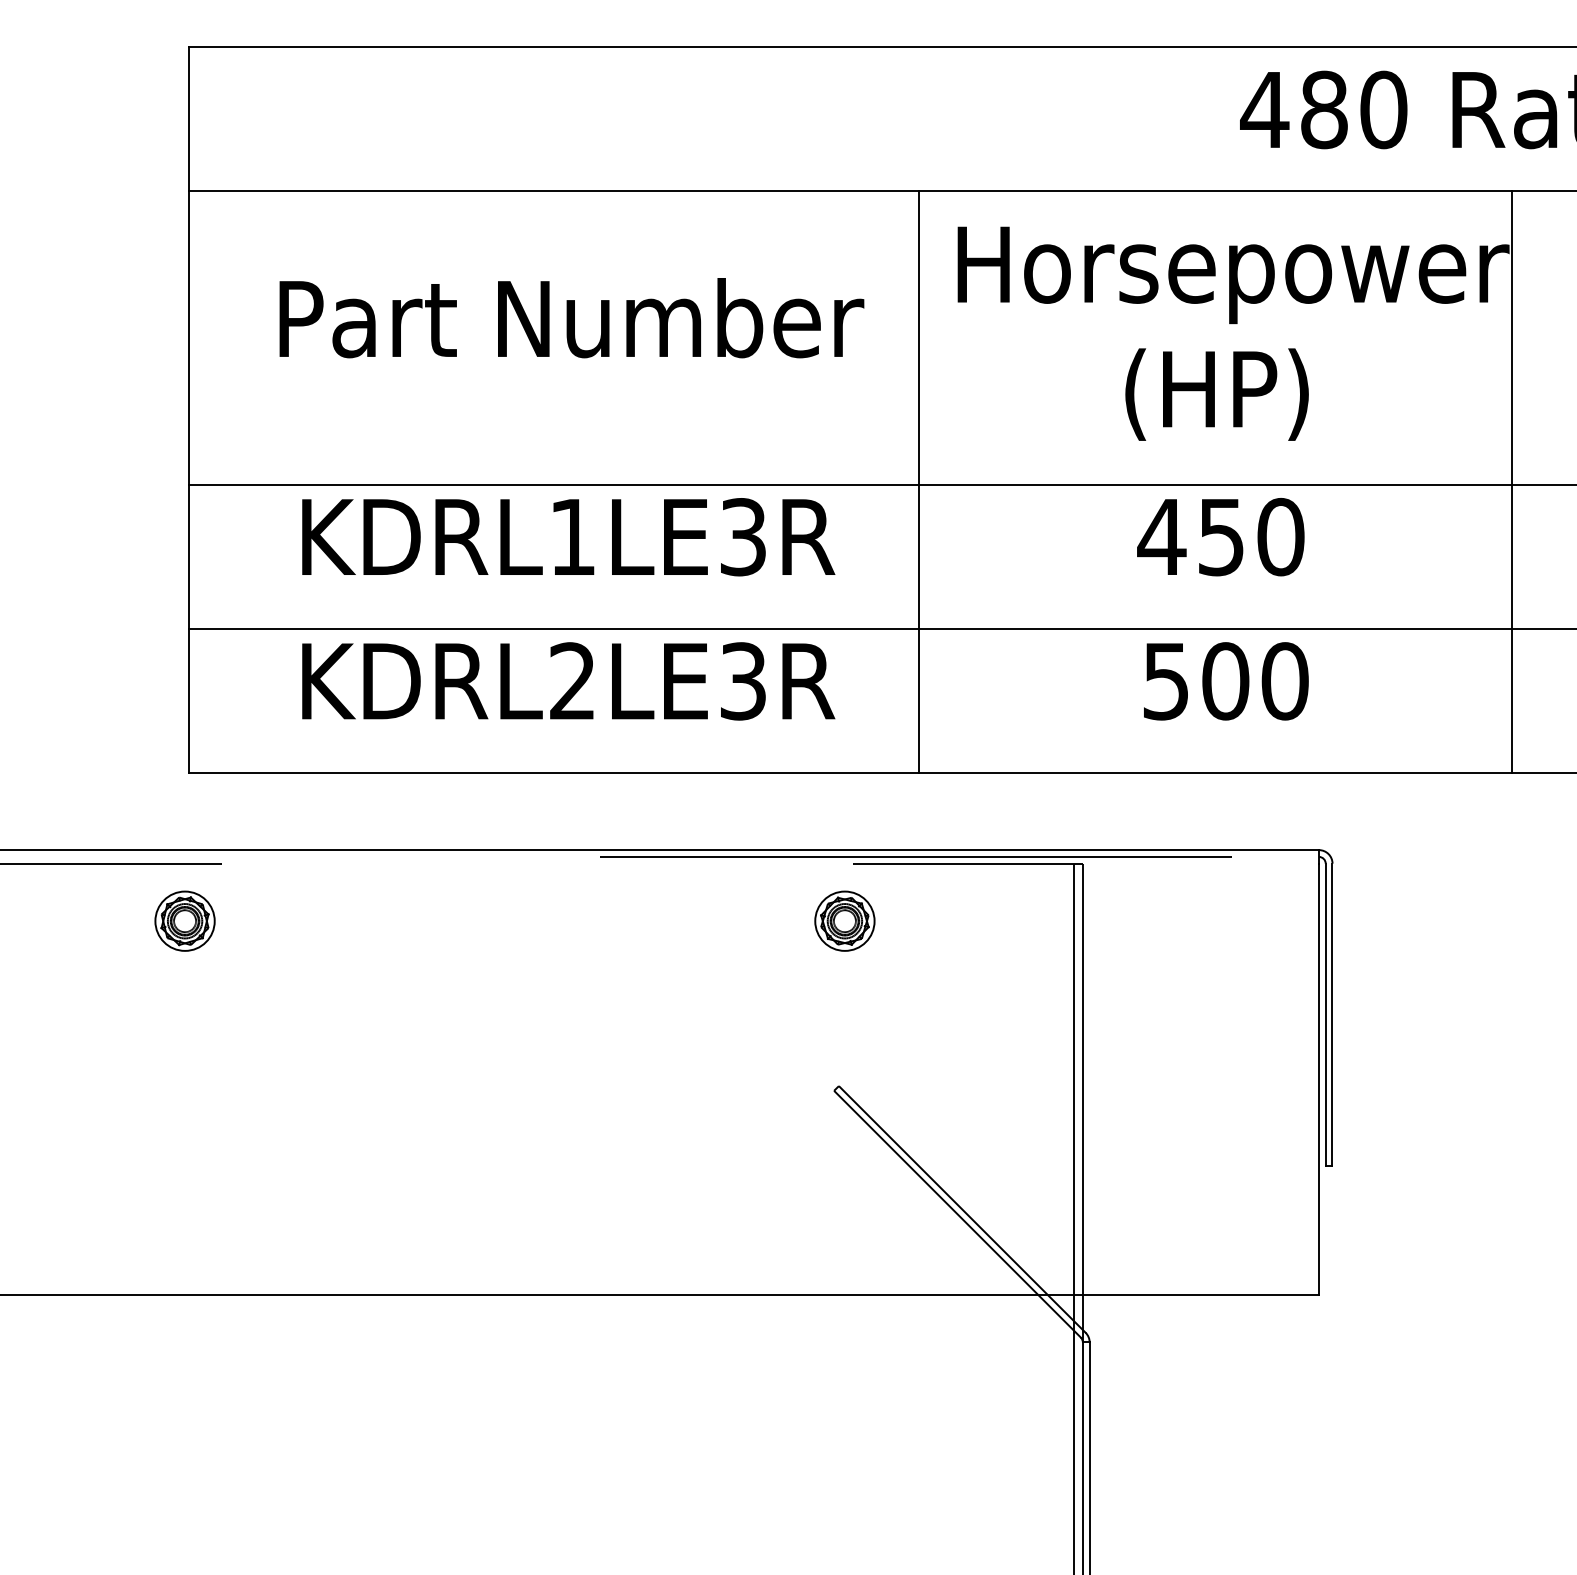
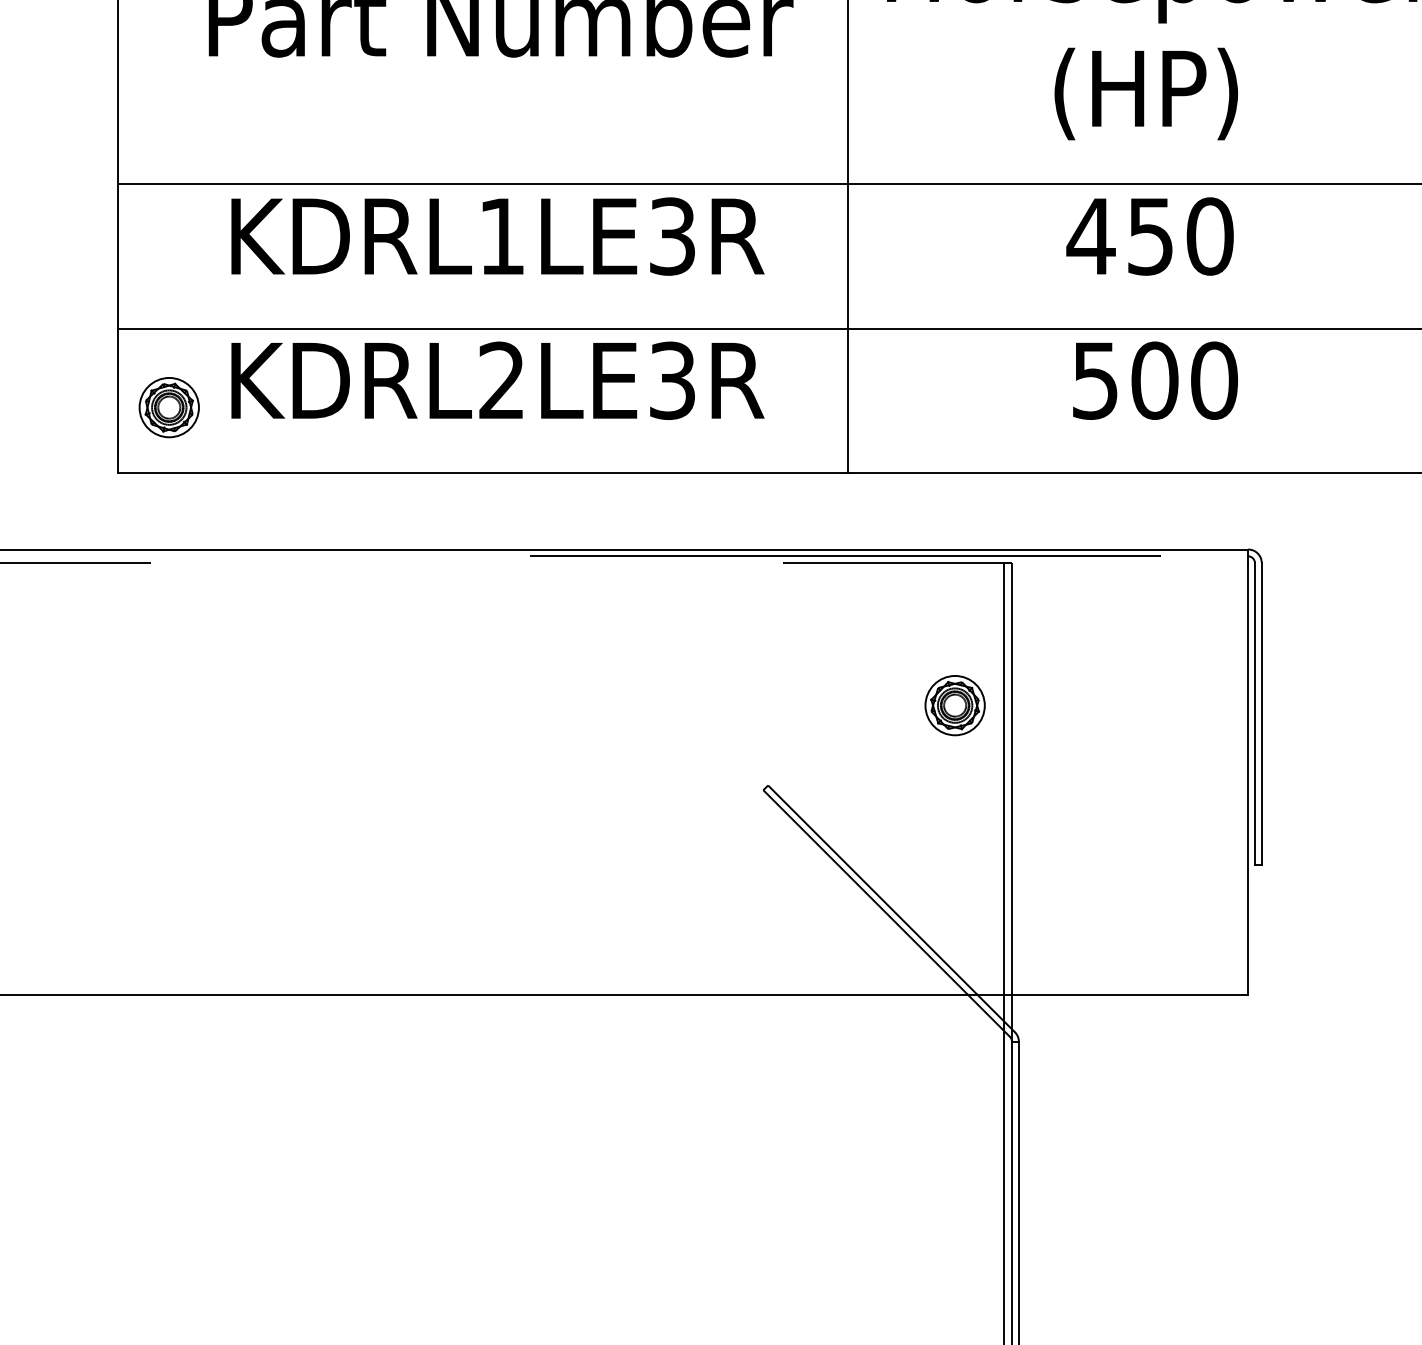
part: (184, 920) -> (168, 406), moved
part: (844, 920) -> (954, 704), moved

